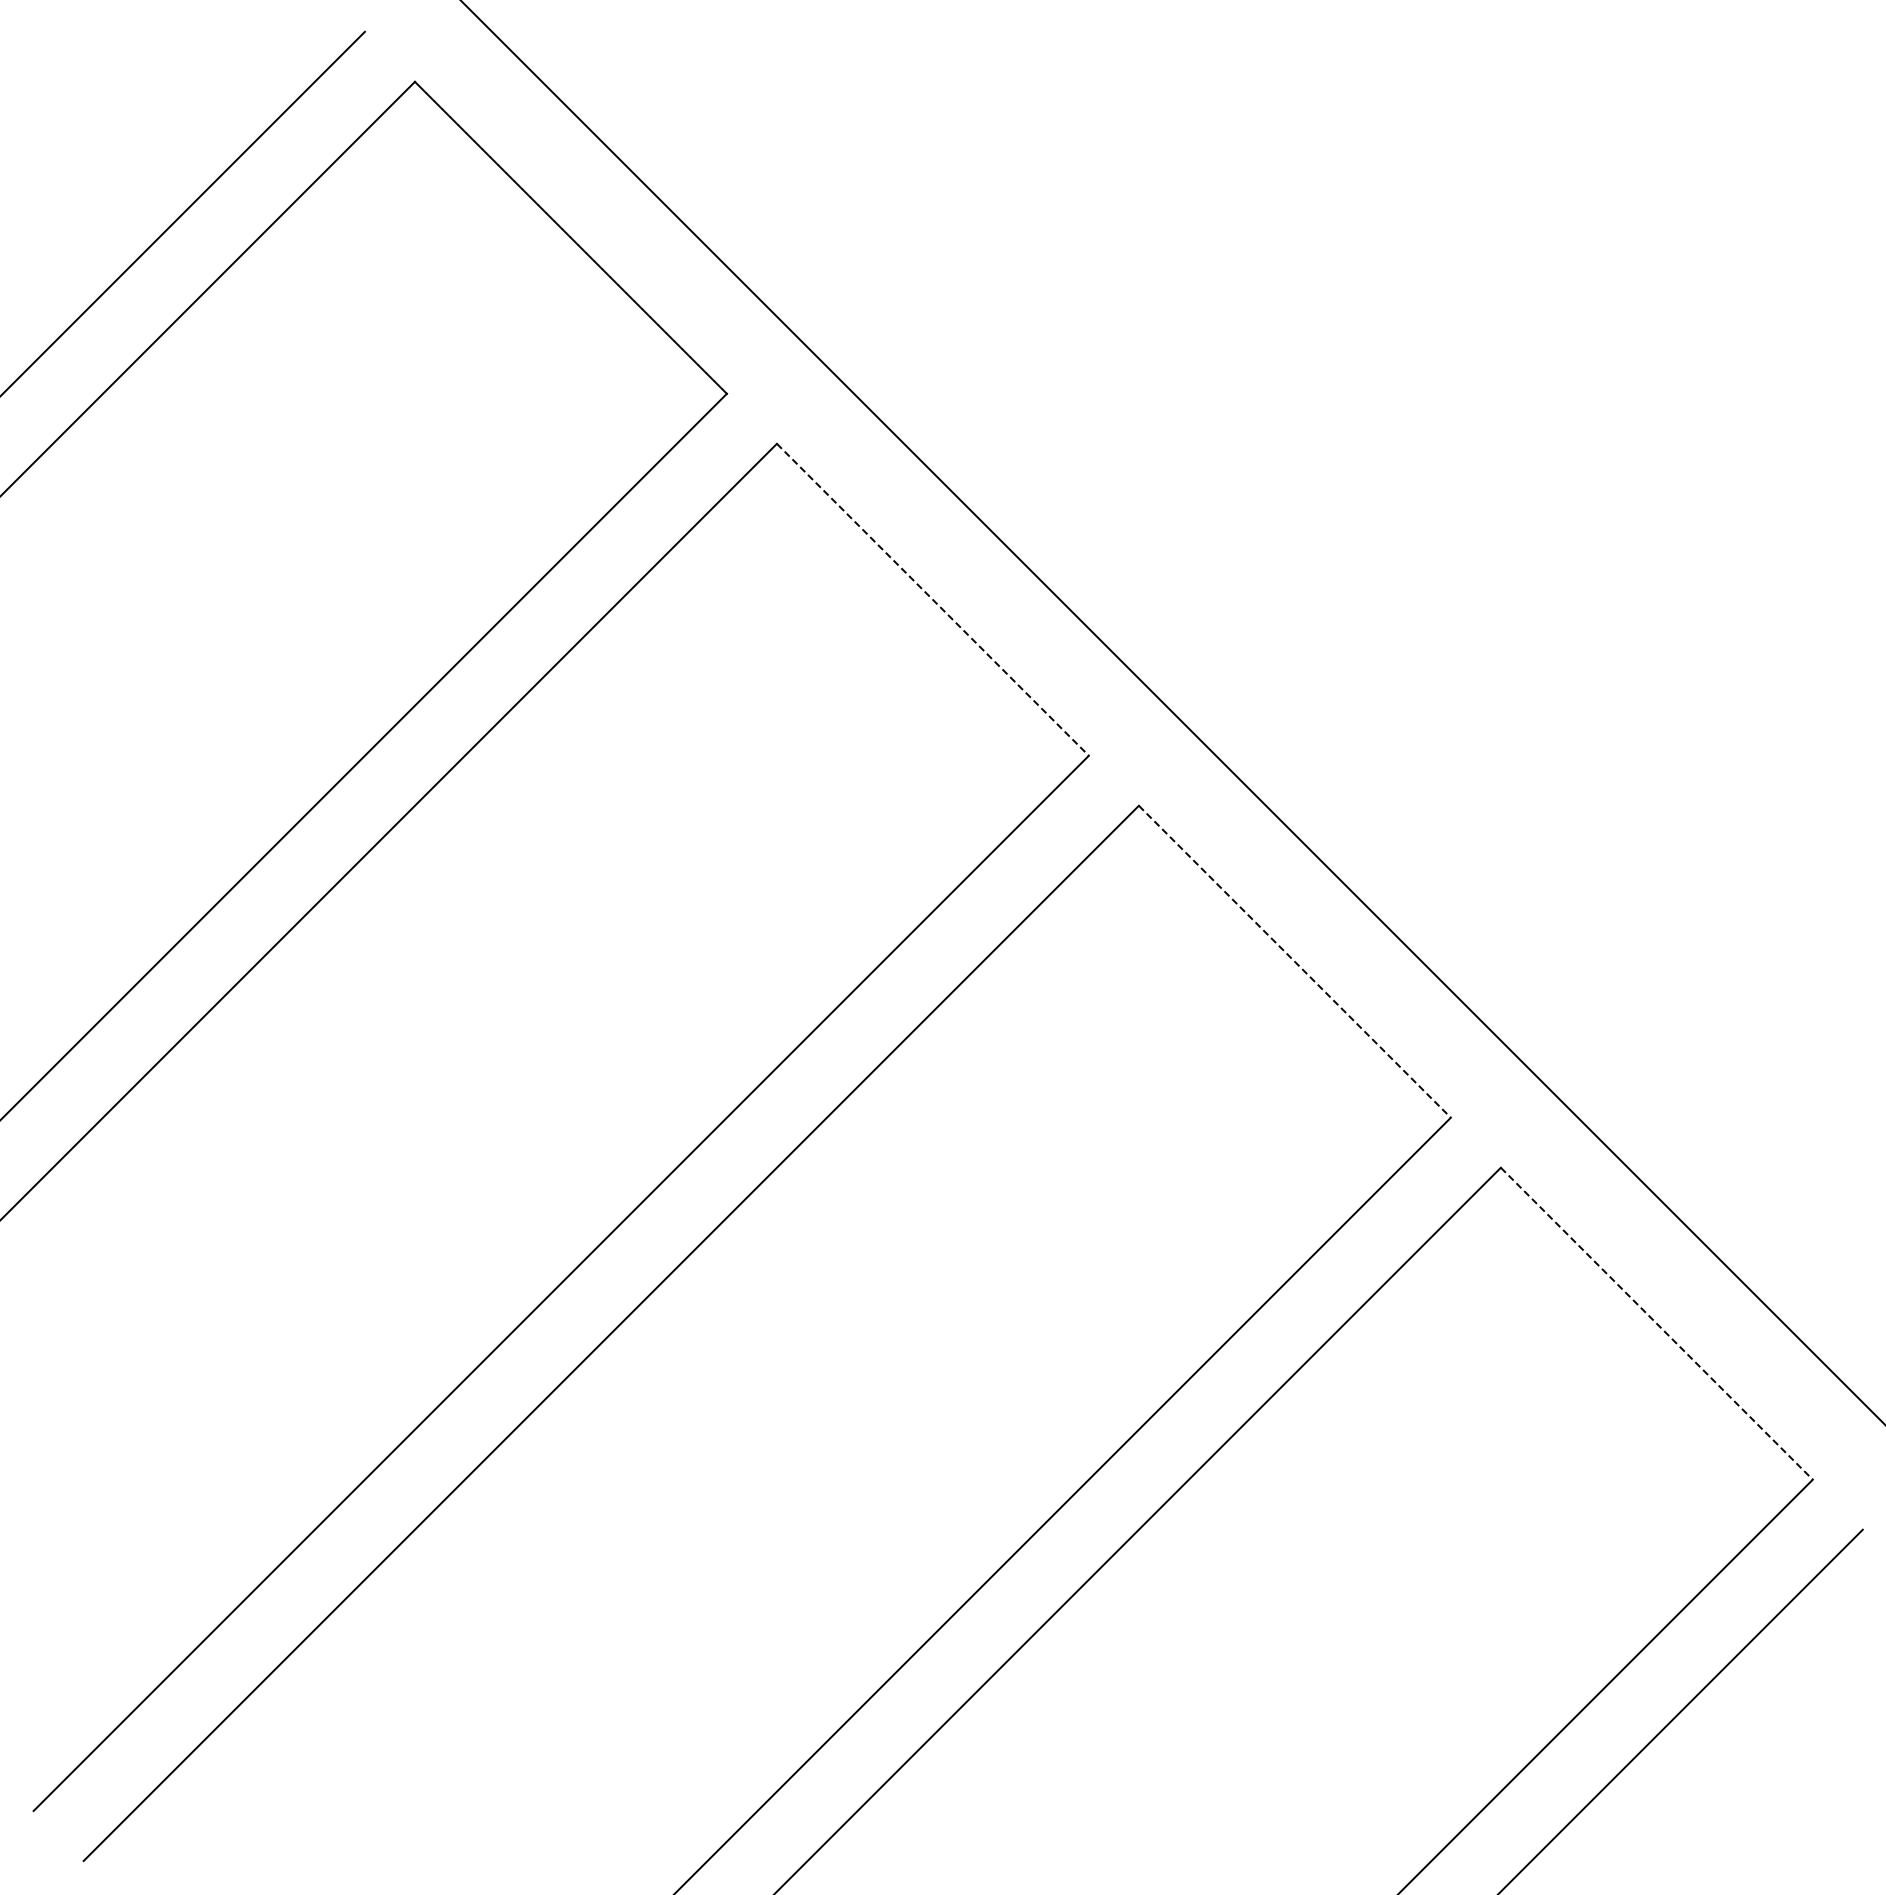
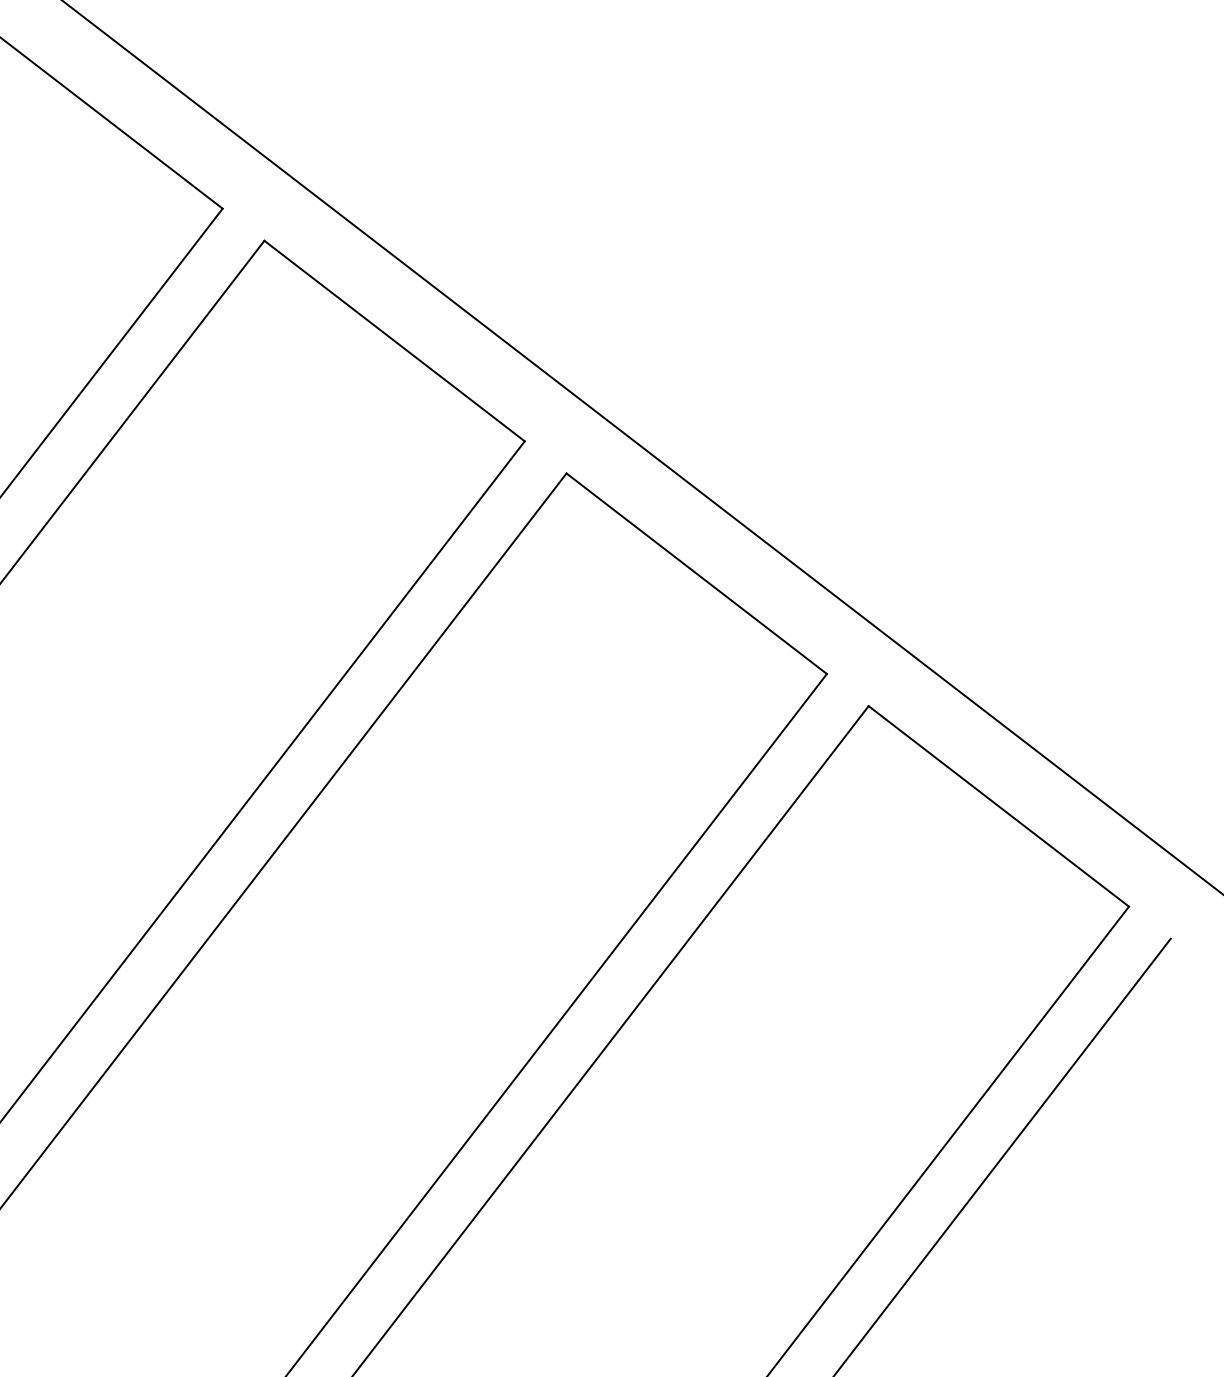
line: (932, 599) -> (394, 340), dashed -> solid
line: (1294, 961) -> (696, 573), dashed -> solid
line: (1656, 1323) -> (998, 806), dashed -> solid

